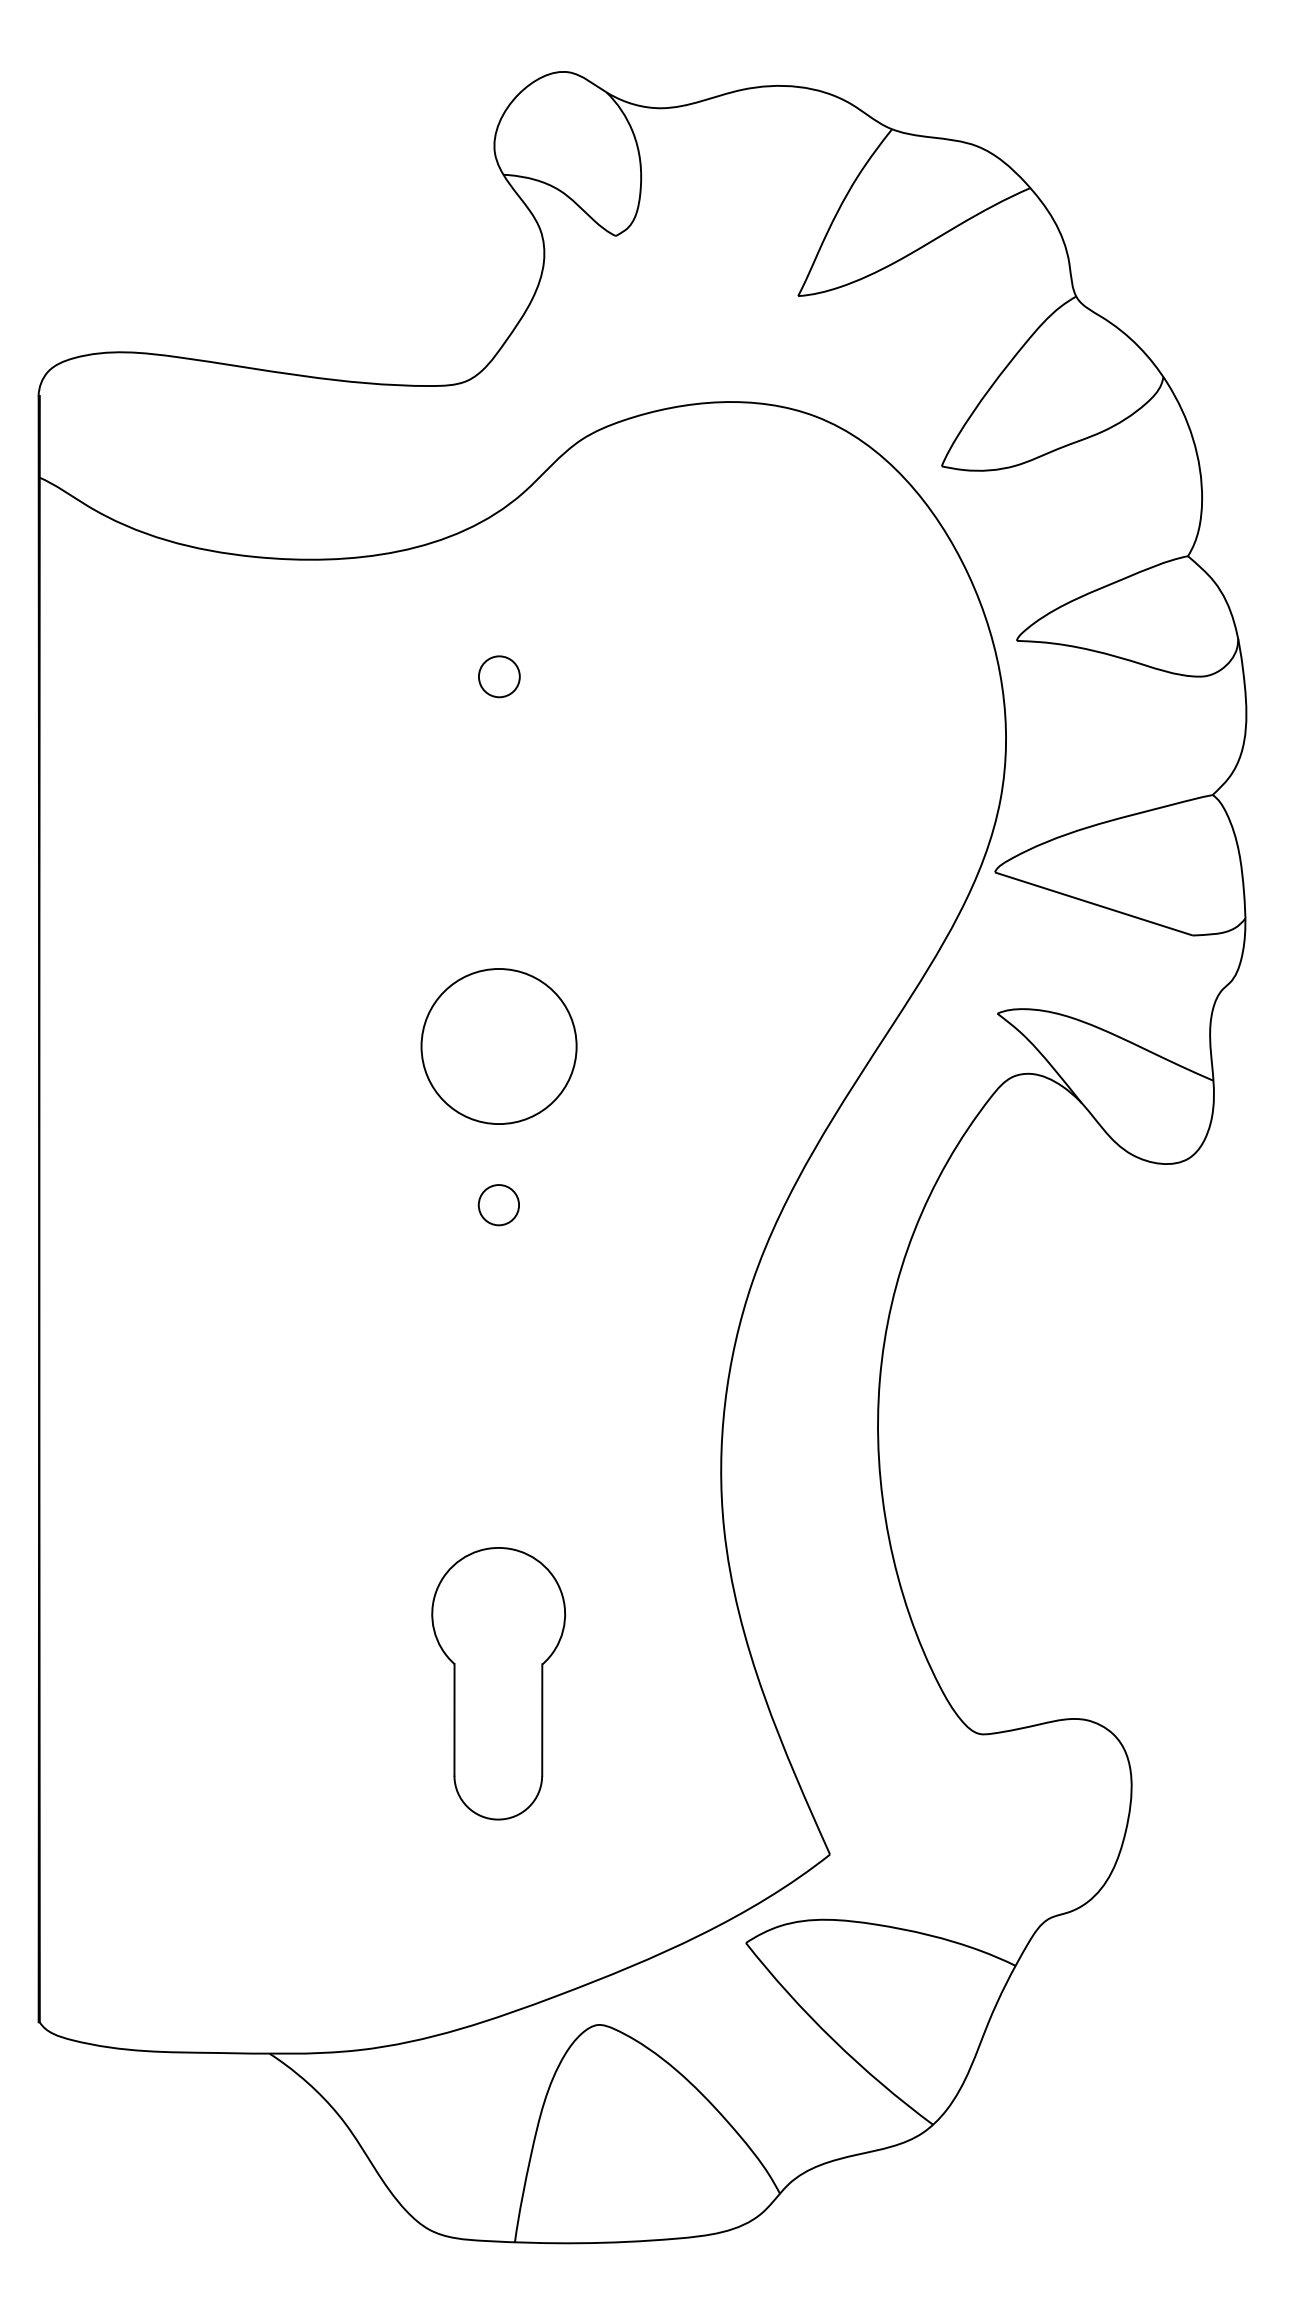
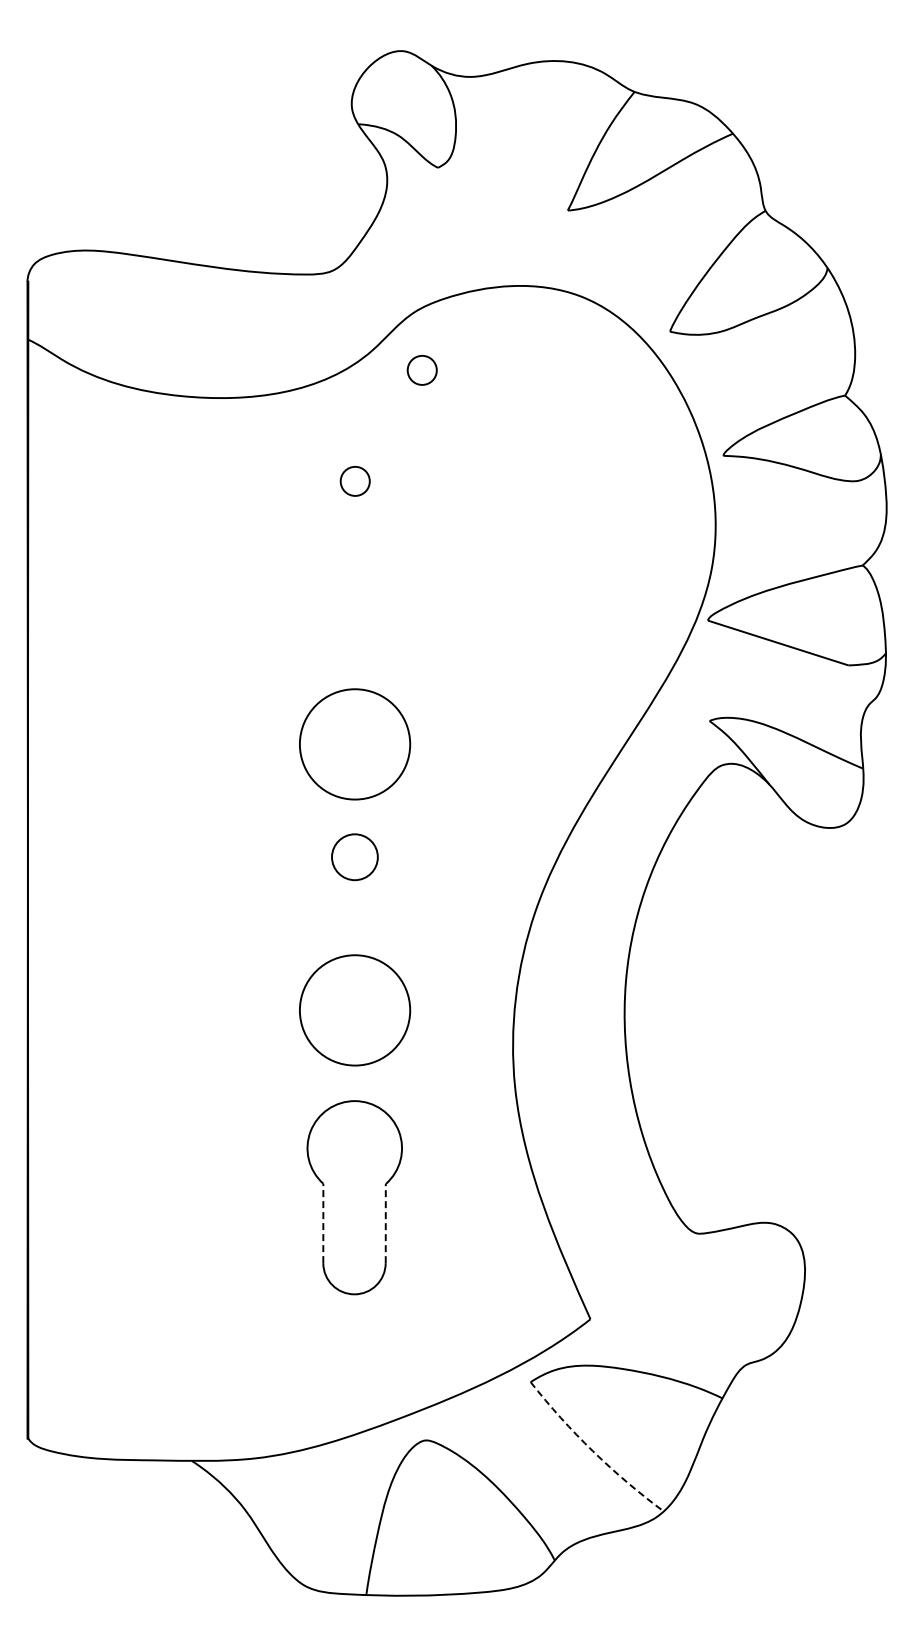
circle: (592, 520) -> (421, 370), added
circle: (498, 1204) -> (354, 856), size x1.6
circle: (499, 1420) -> (355, 1010), added
line: (454, 1719) -> (323, 1223), solid -> dashed
line: (541, 1719) -> (385, 1223), solid -> dashed
arc: (832, 2040) -> (592, 1451), solid -> dashed

